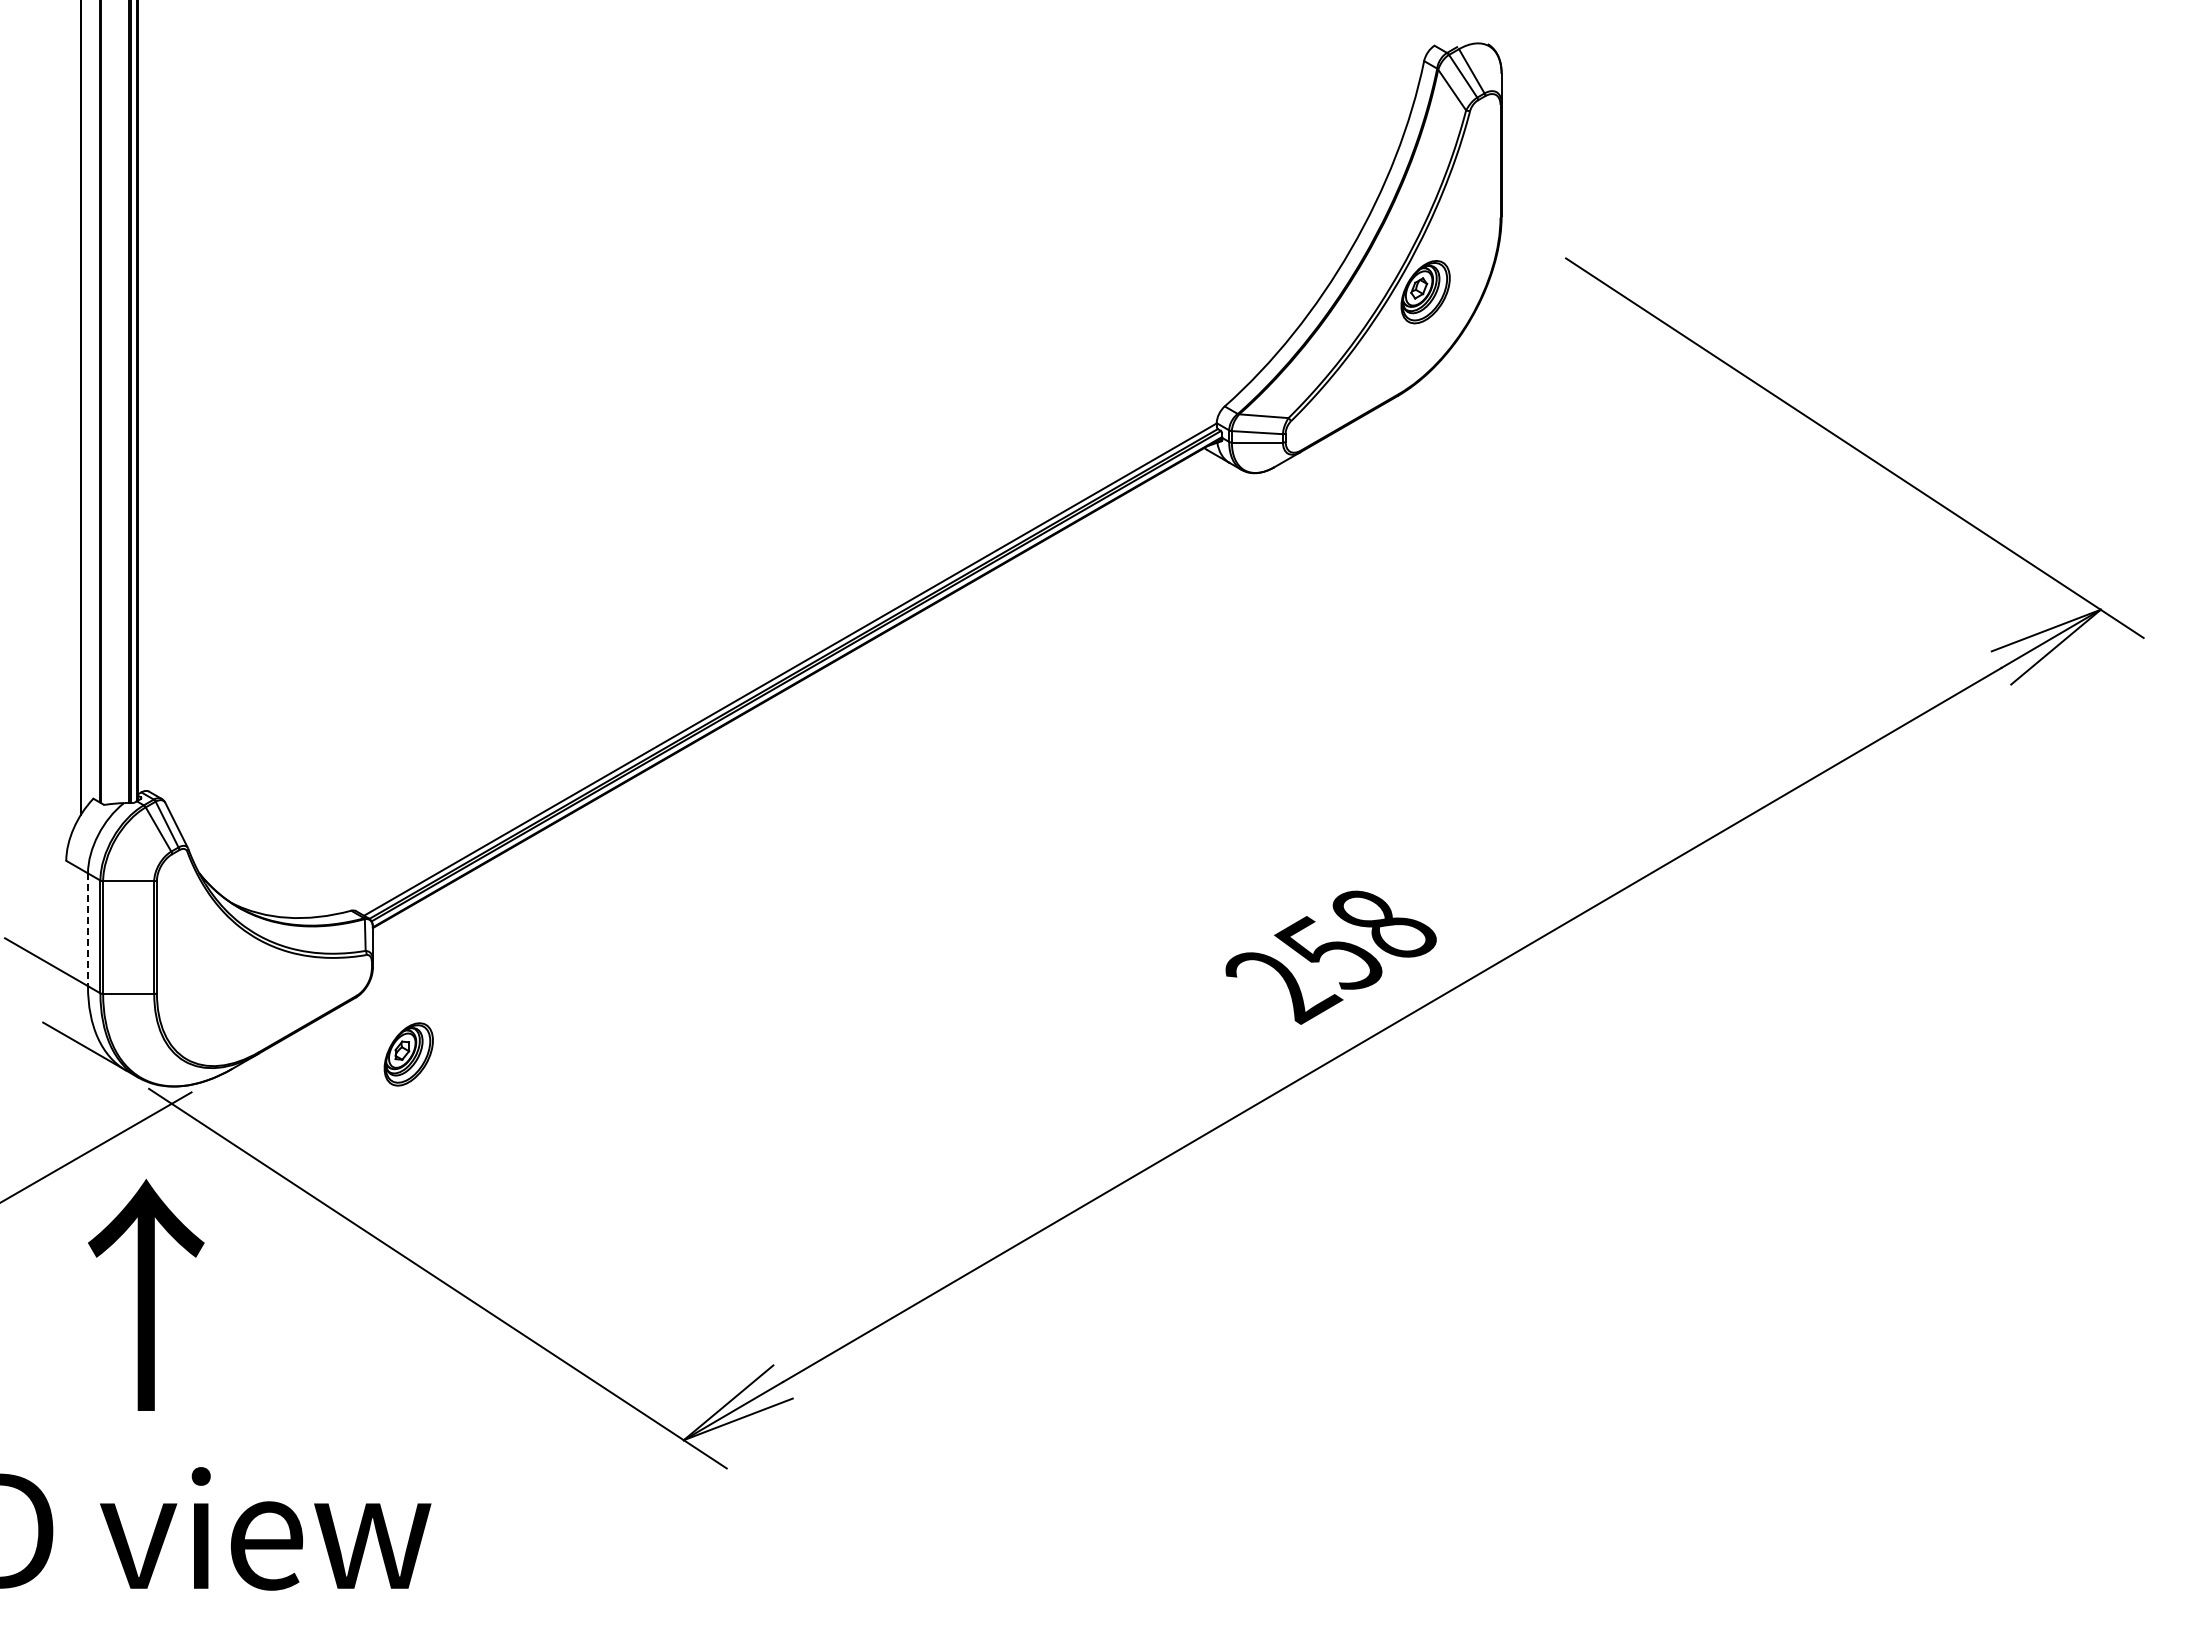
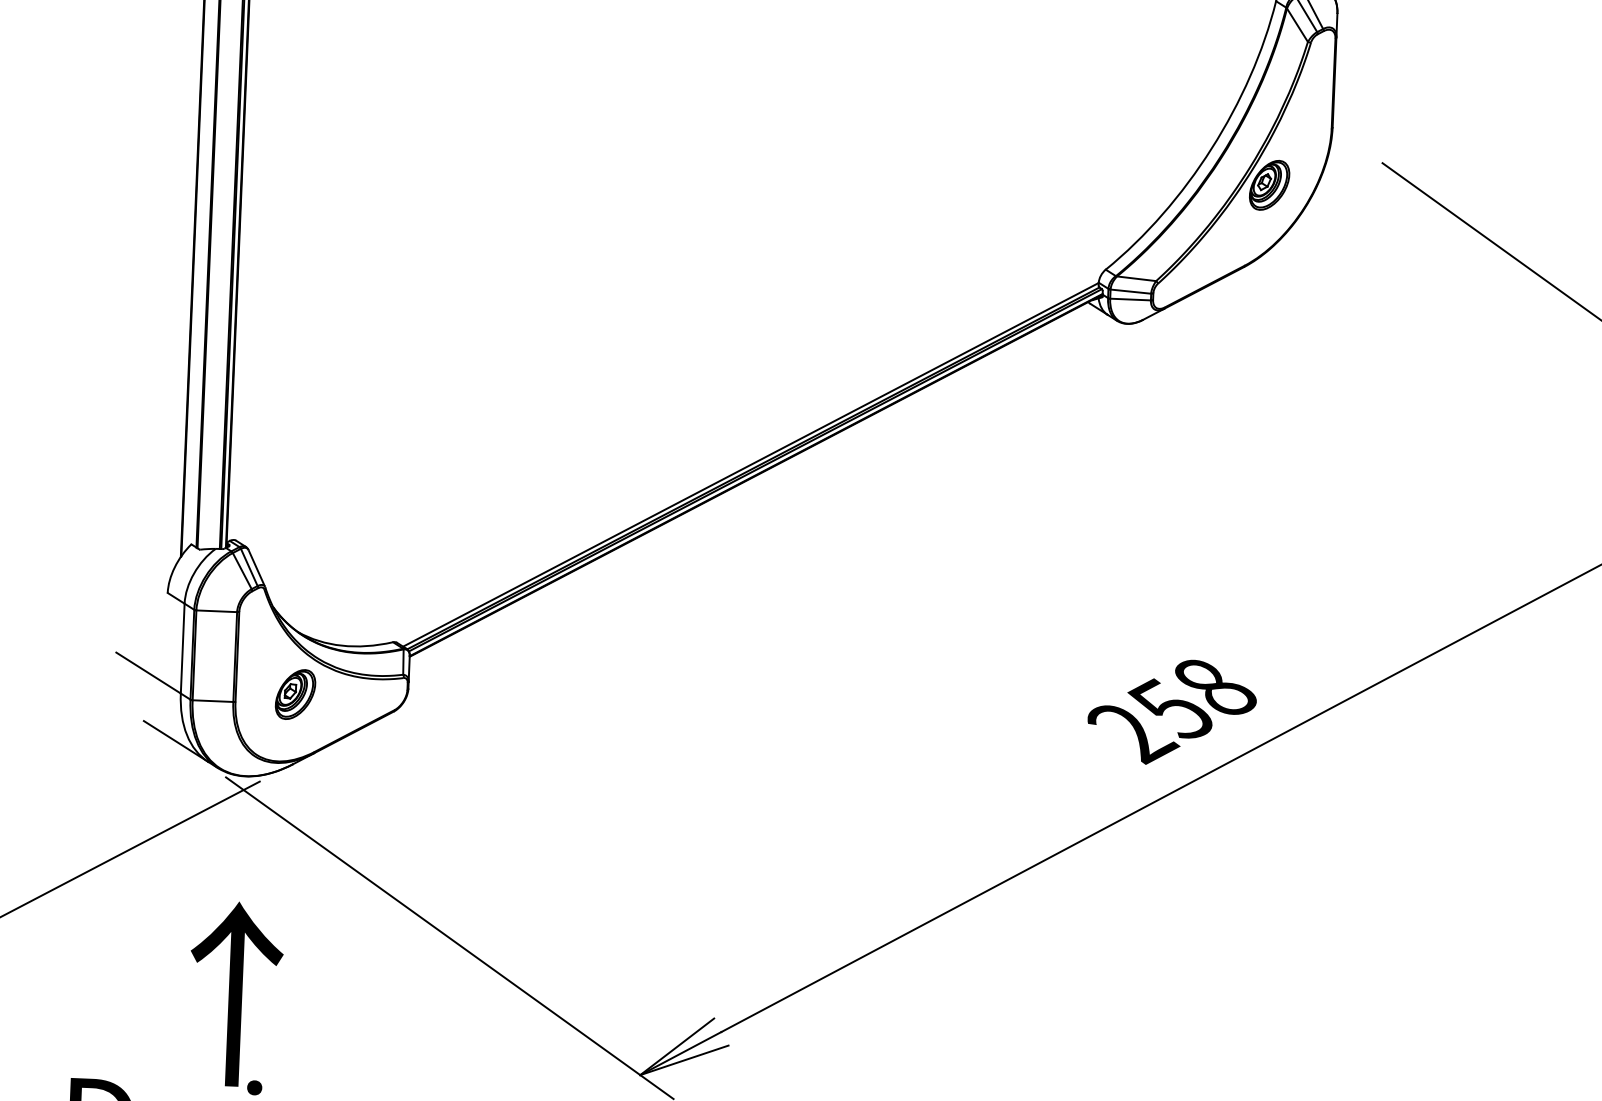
line: (88, 930) -> (183, 649), dashed -> solid
part: (408, 1054) -> (295, 694), moved
text: (146, 1294) -> (235, 993), moved

